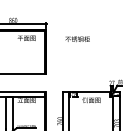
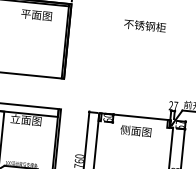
text: (77, 38) -> (144, 24), moved

